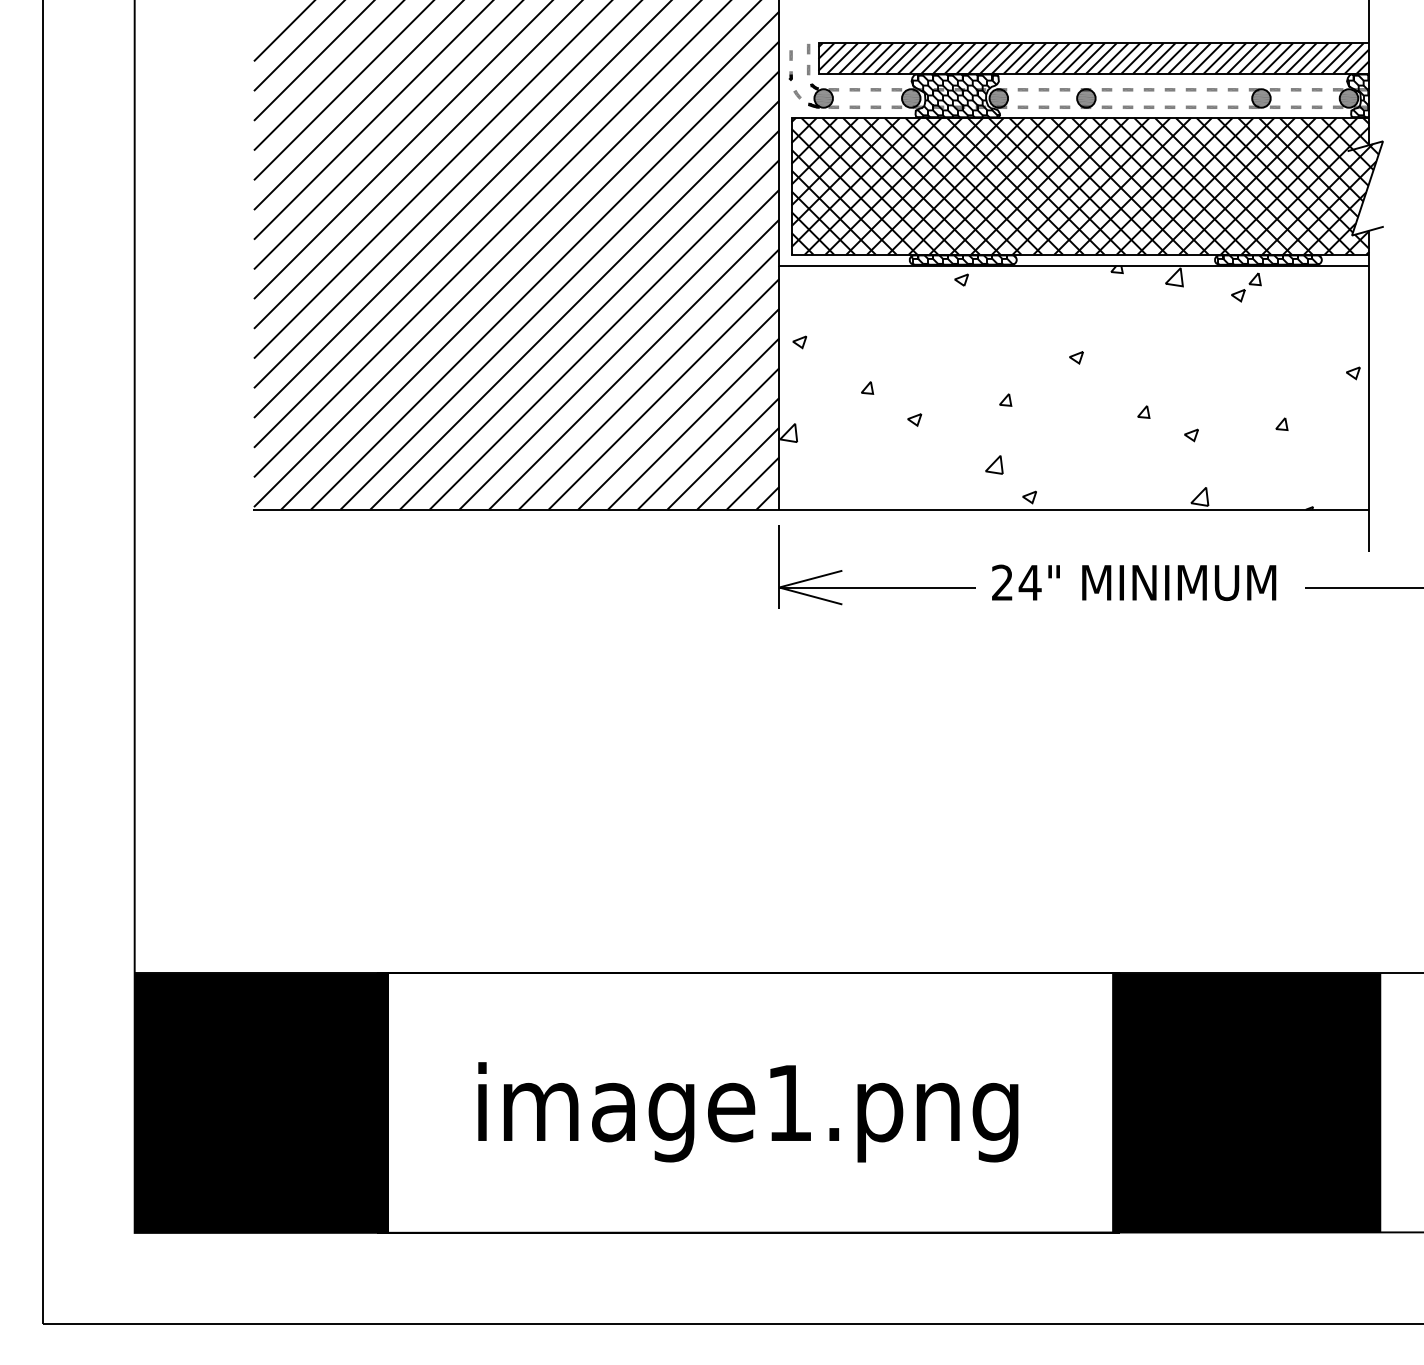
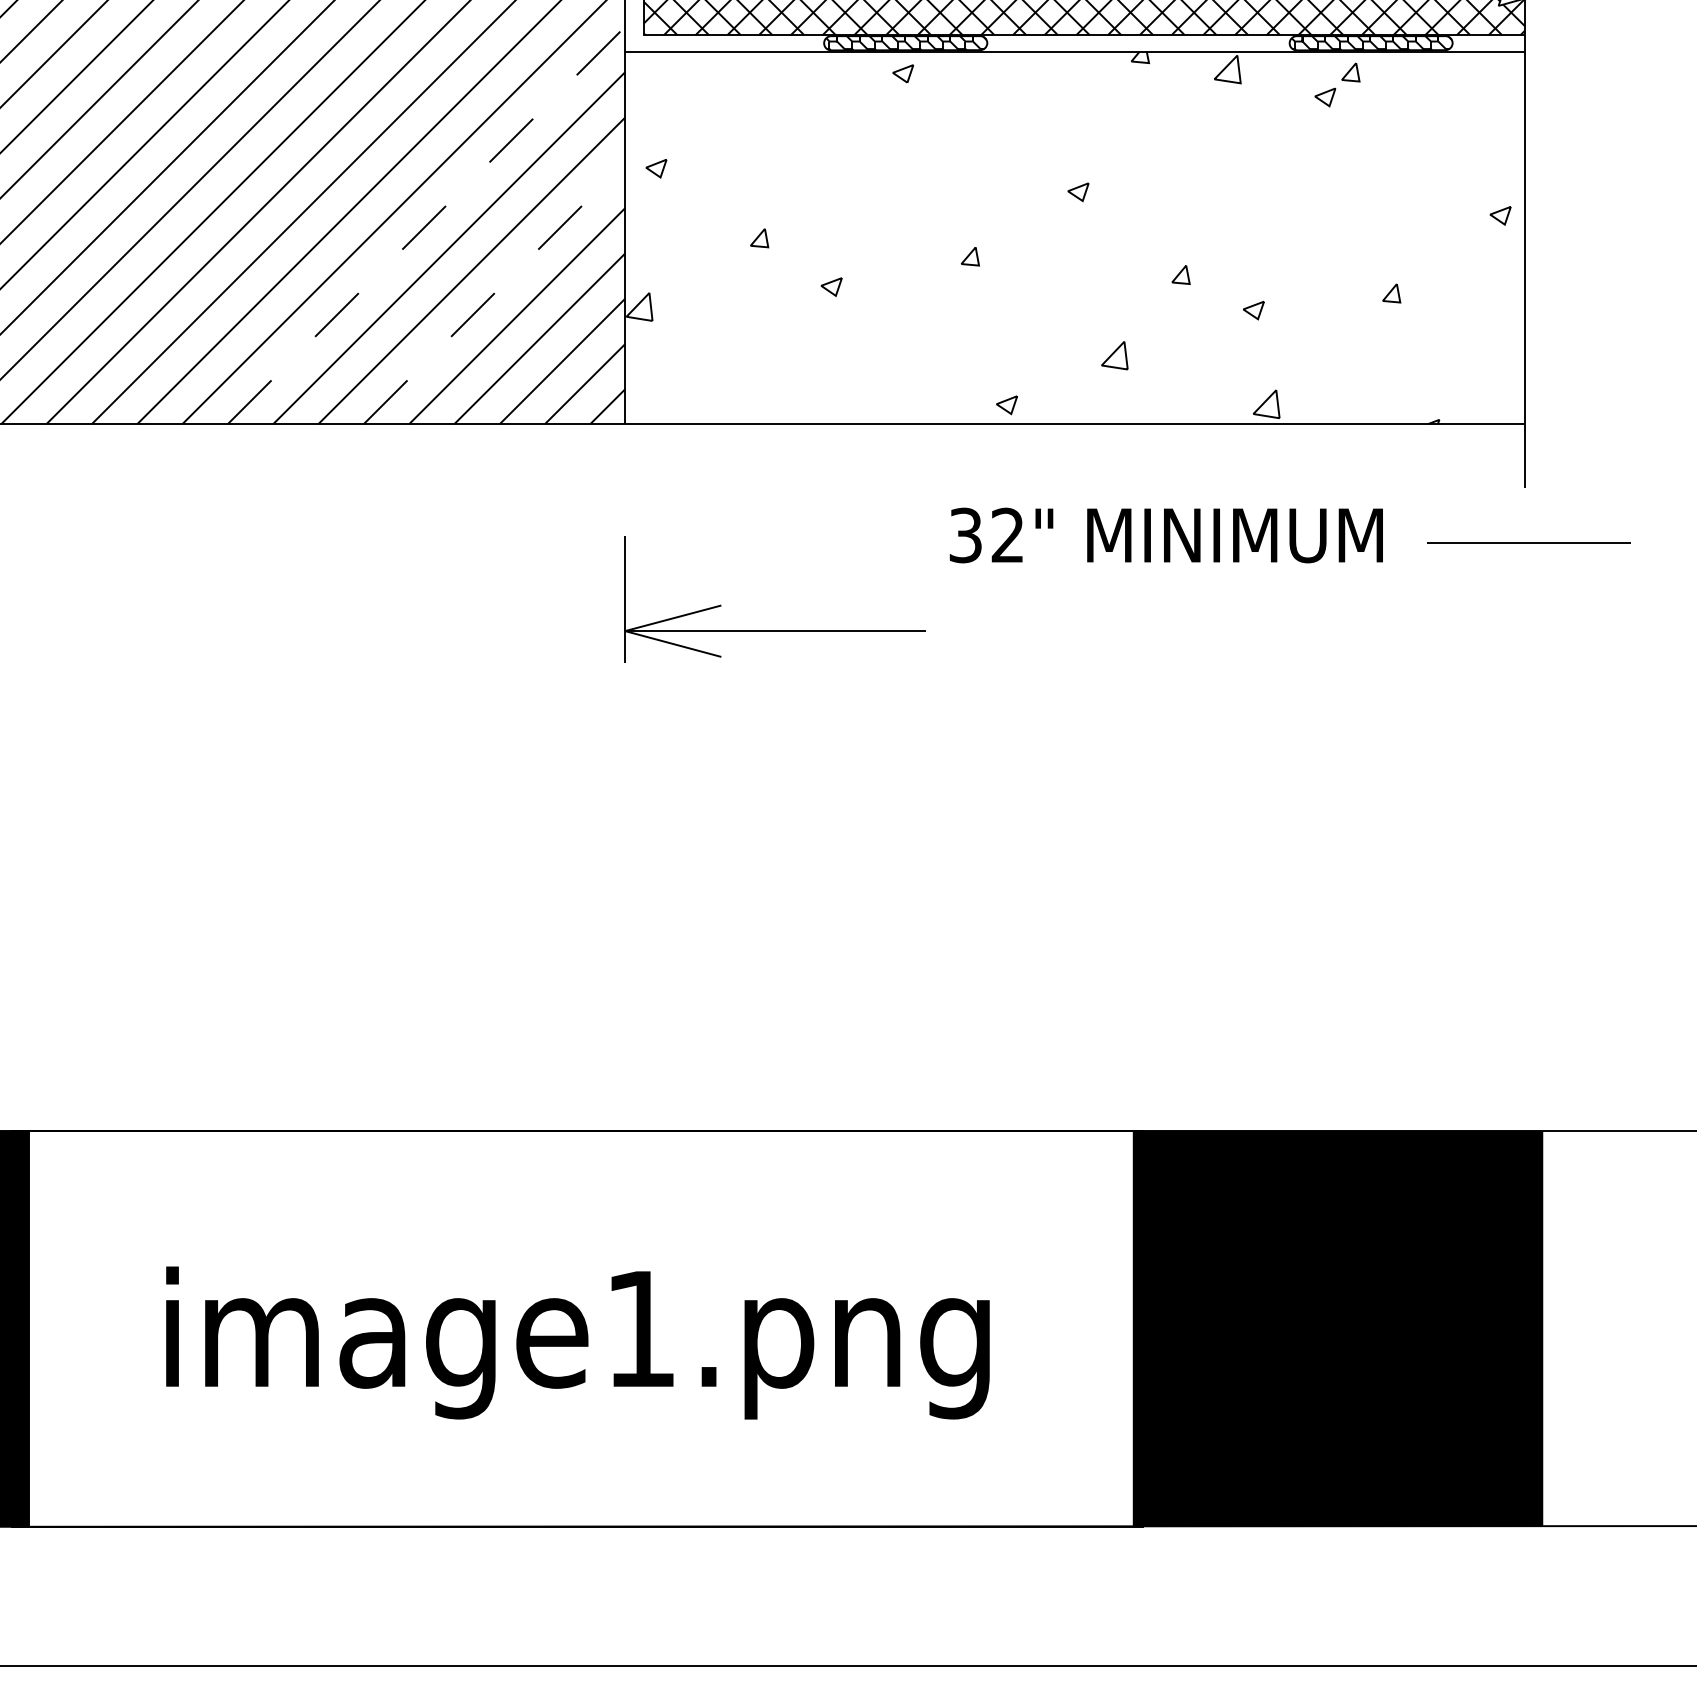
line: (649, 379) -> (427, 225), solid -> dashed
line: (693, 423) -> (494, 292), solid -> dashed
part: (994, 464) -> (1115, 355), moved
text: (1016, 582) -> (986, 534), 24" -> 32"
part: (876, 587) -> (773, 631), moved

